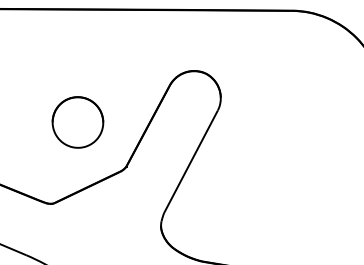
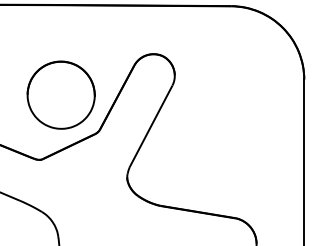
part: (77, 121) -> (60, 94), size x1.67

